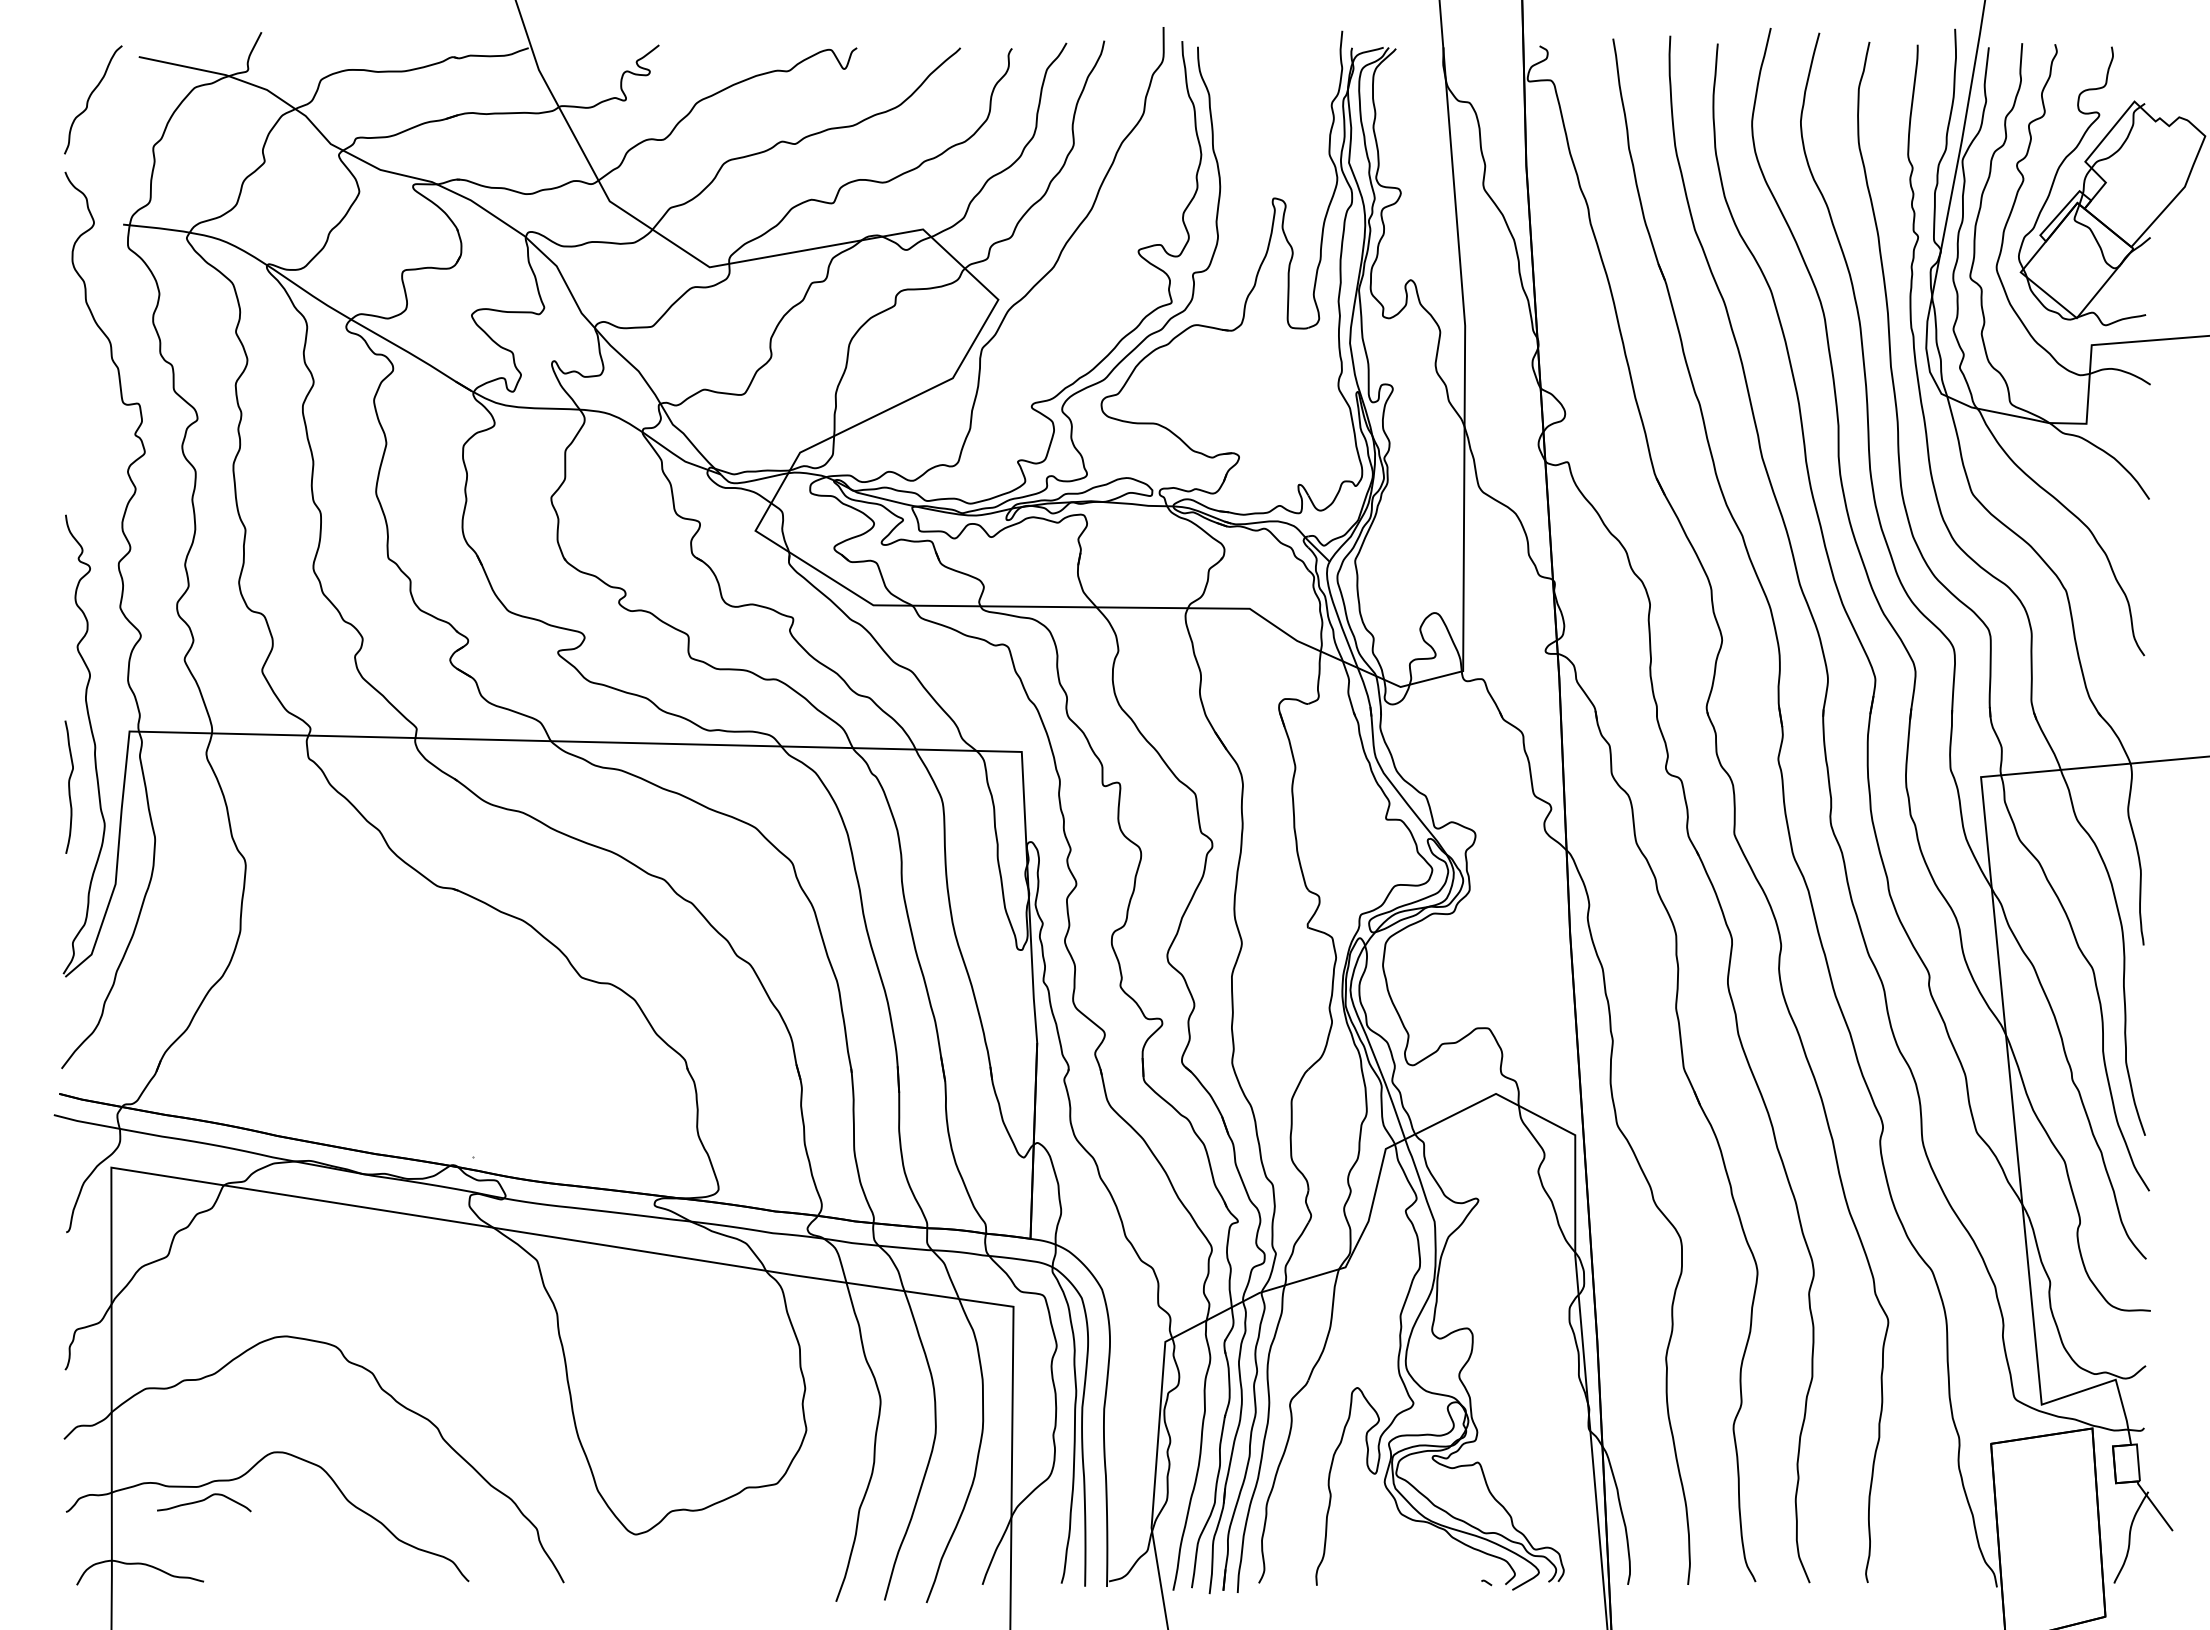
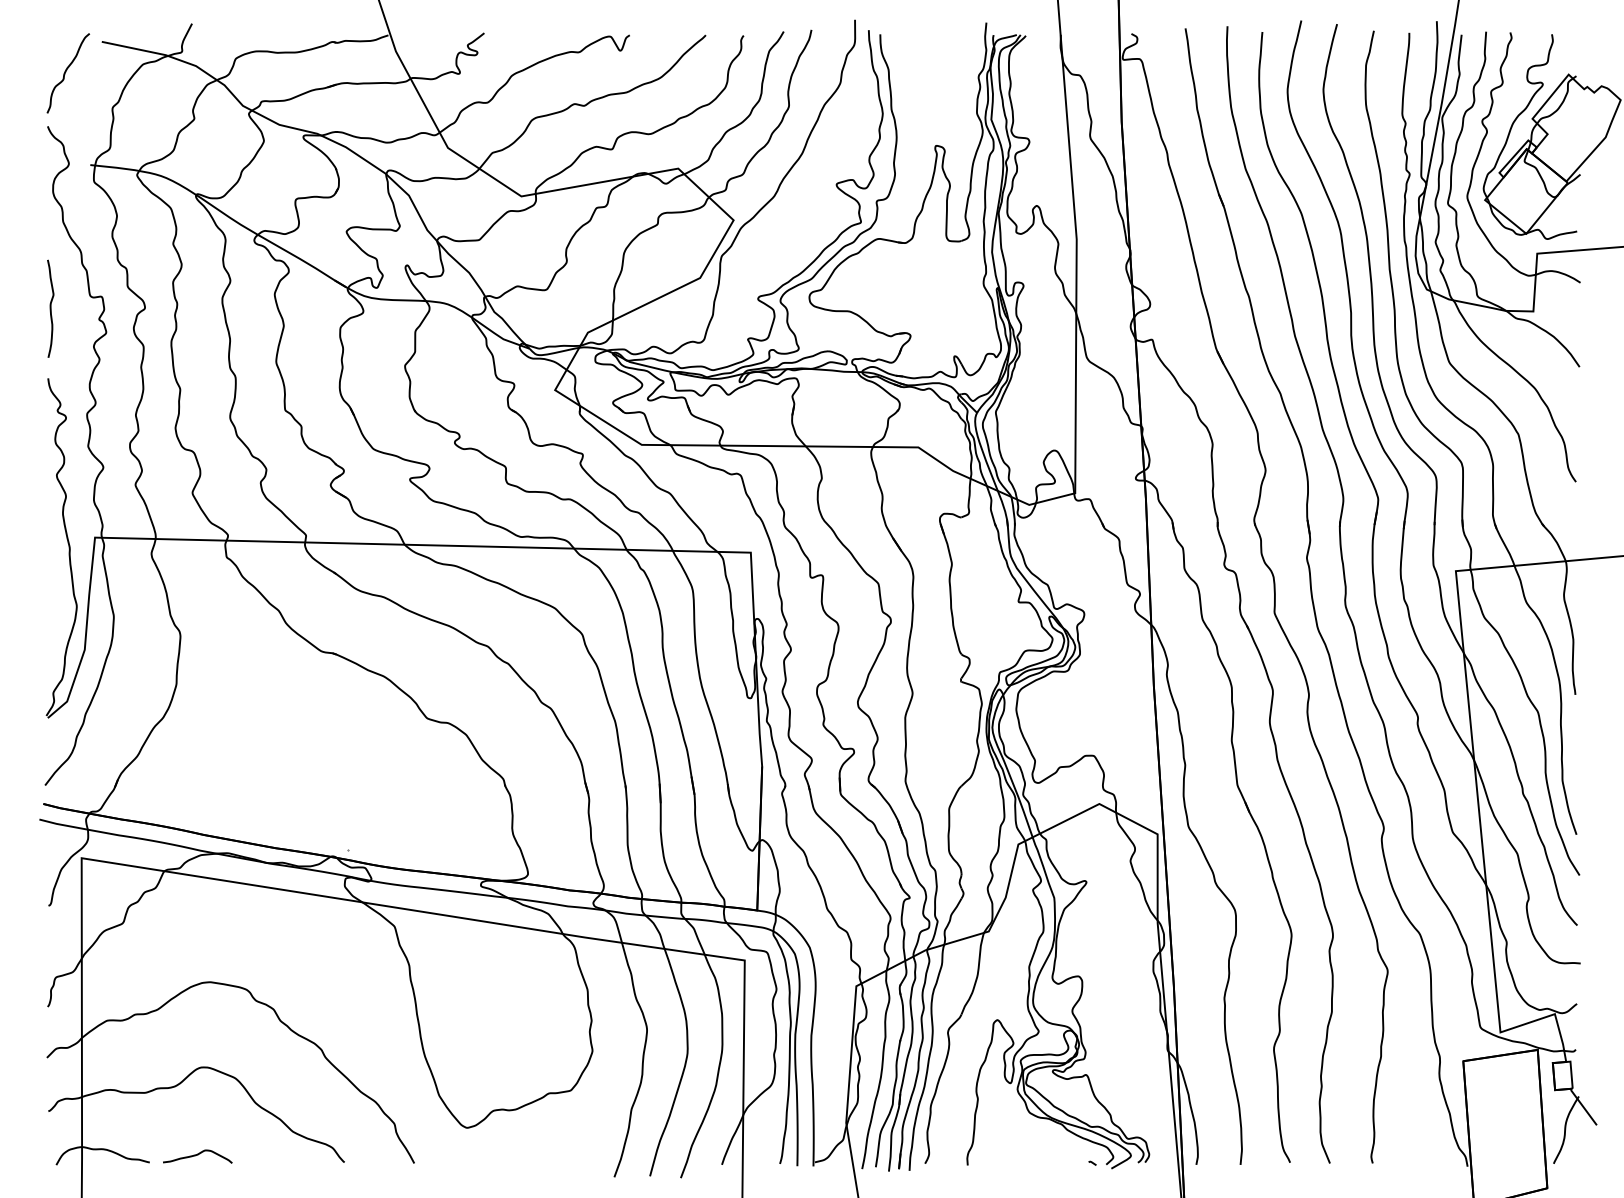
curve: (68, 786) -> (50, 308), moved
curve: (203, 1501) -> (197, 1155), moved

